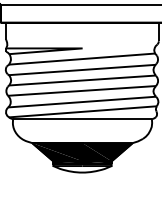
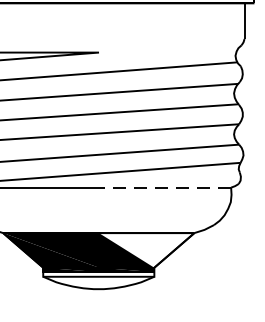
line: (117, 119) -> (165, 188), solid -> dashed
fill: (107, 152) -> (146, 250), removed

